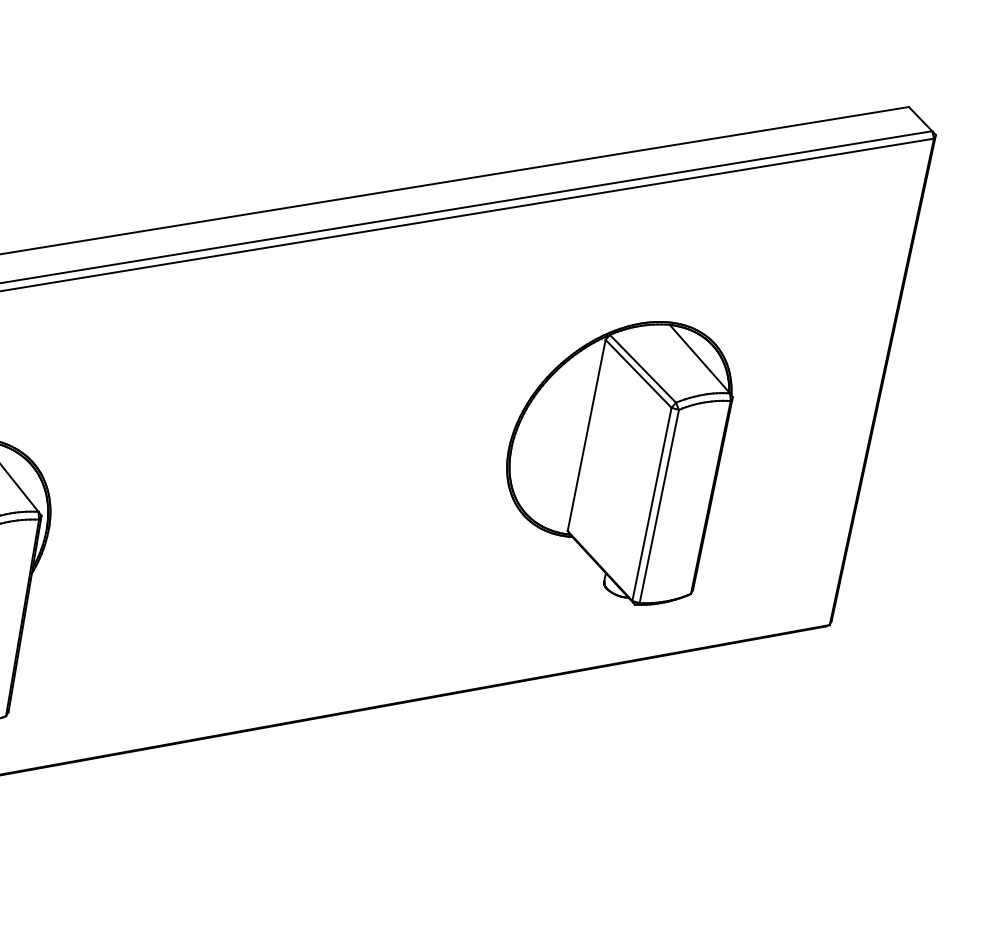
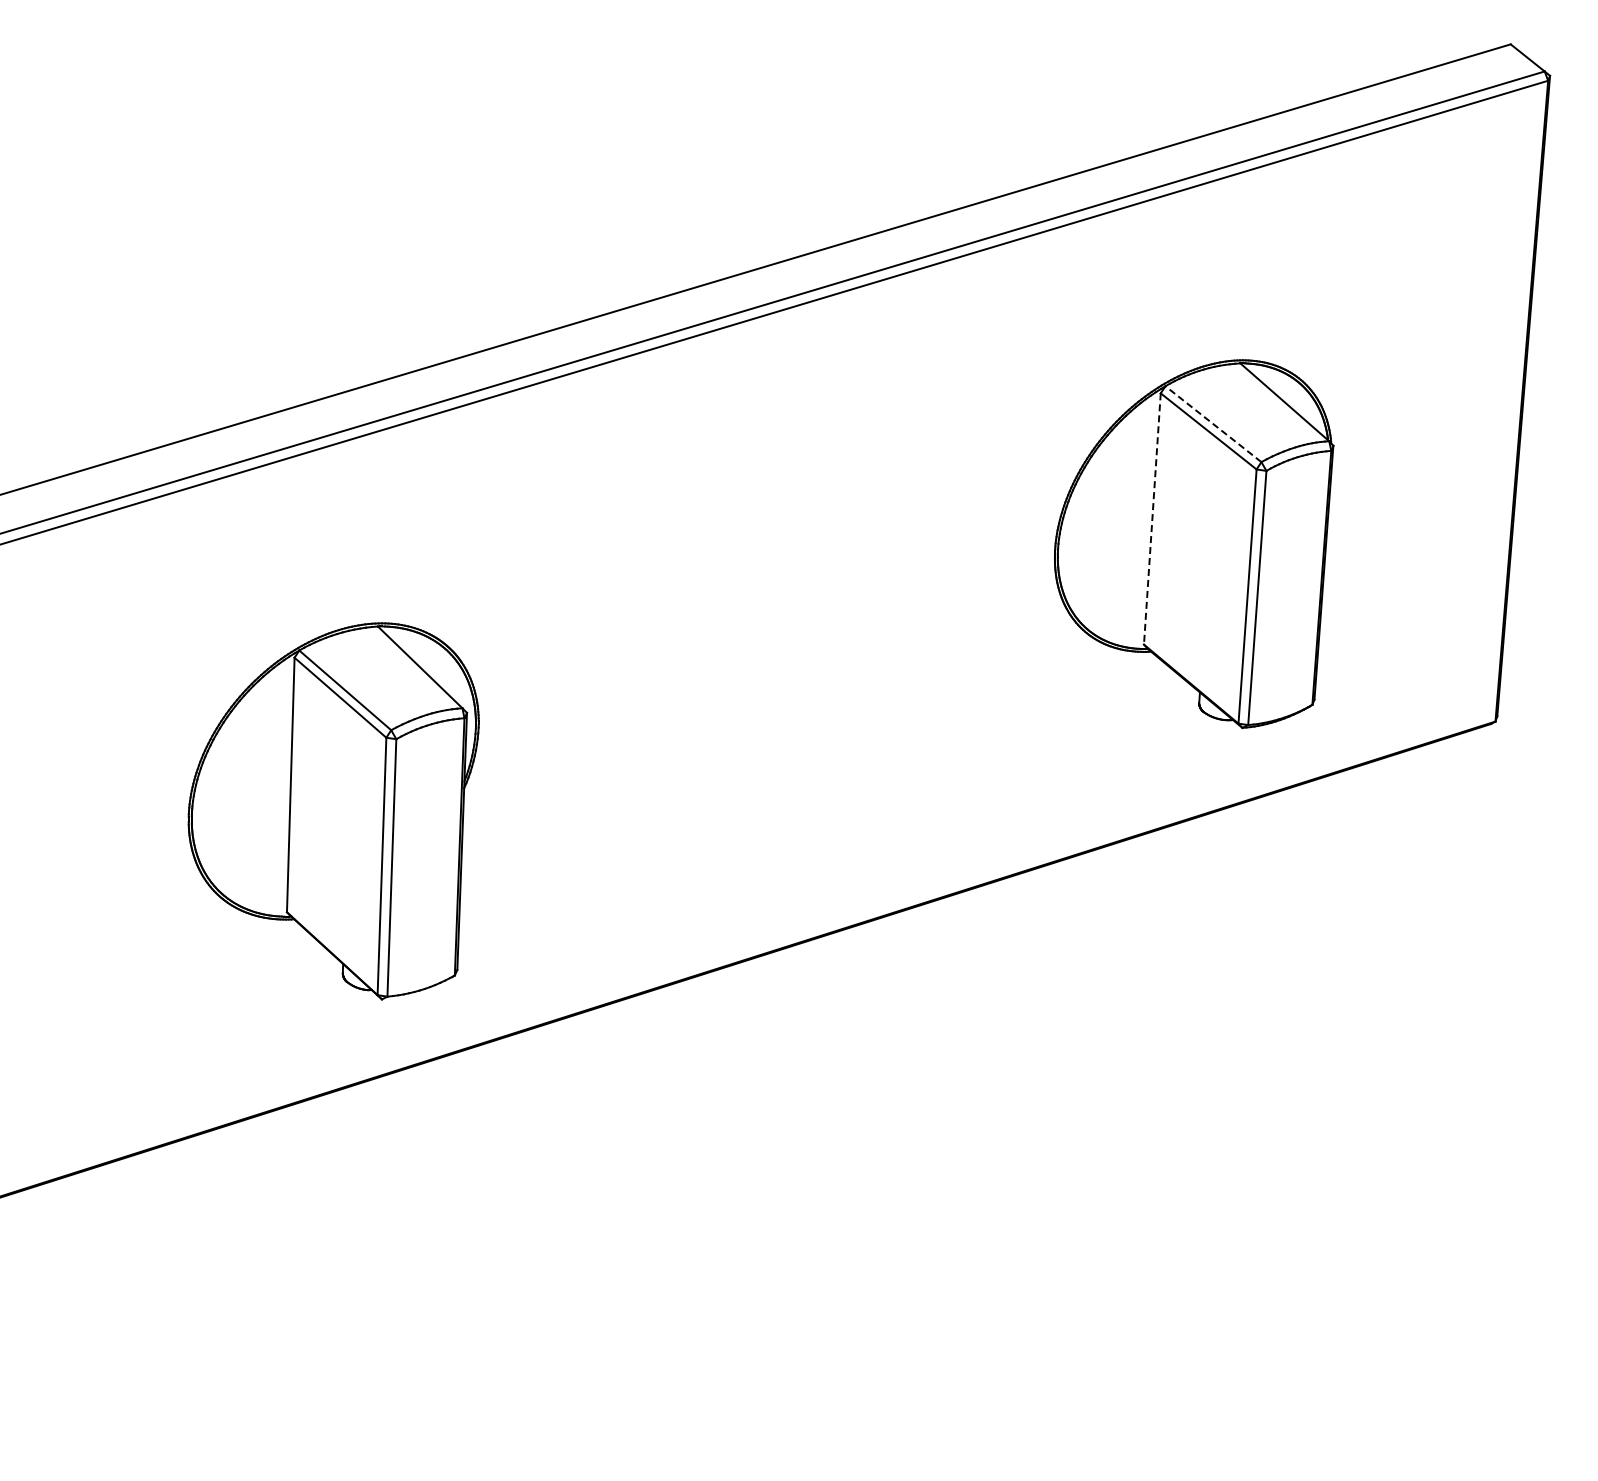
line: (643, 368) -> (1213, 423), solid -> dashed
line: (586, 435) -> (1152, 519), solid -> dashed

